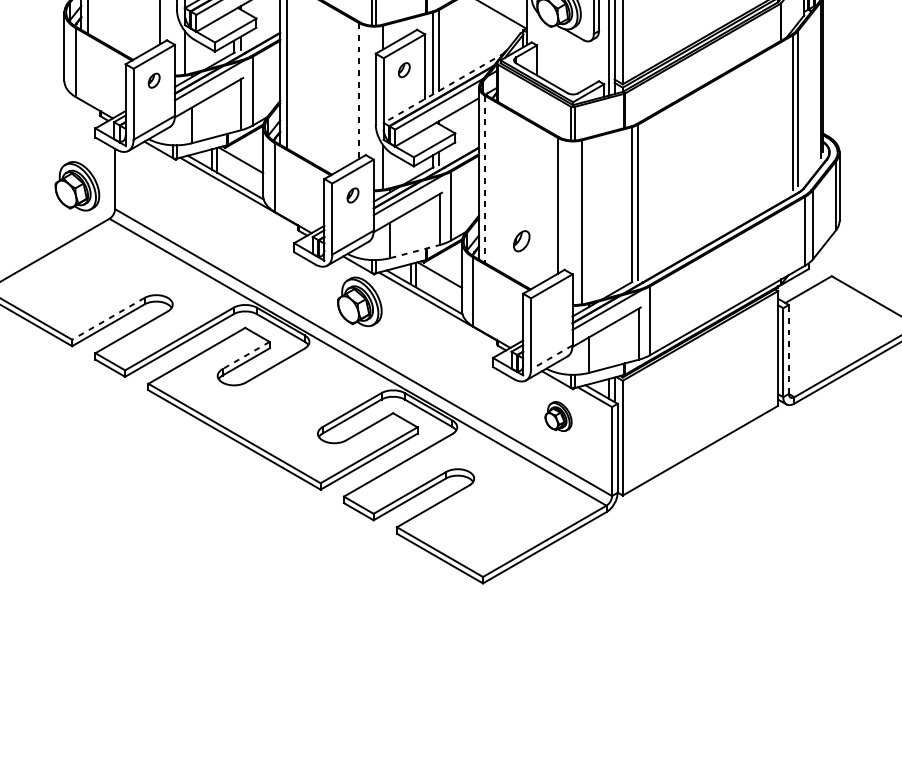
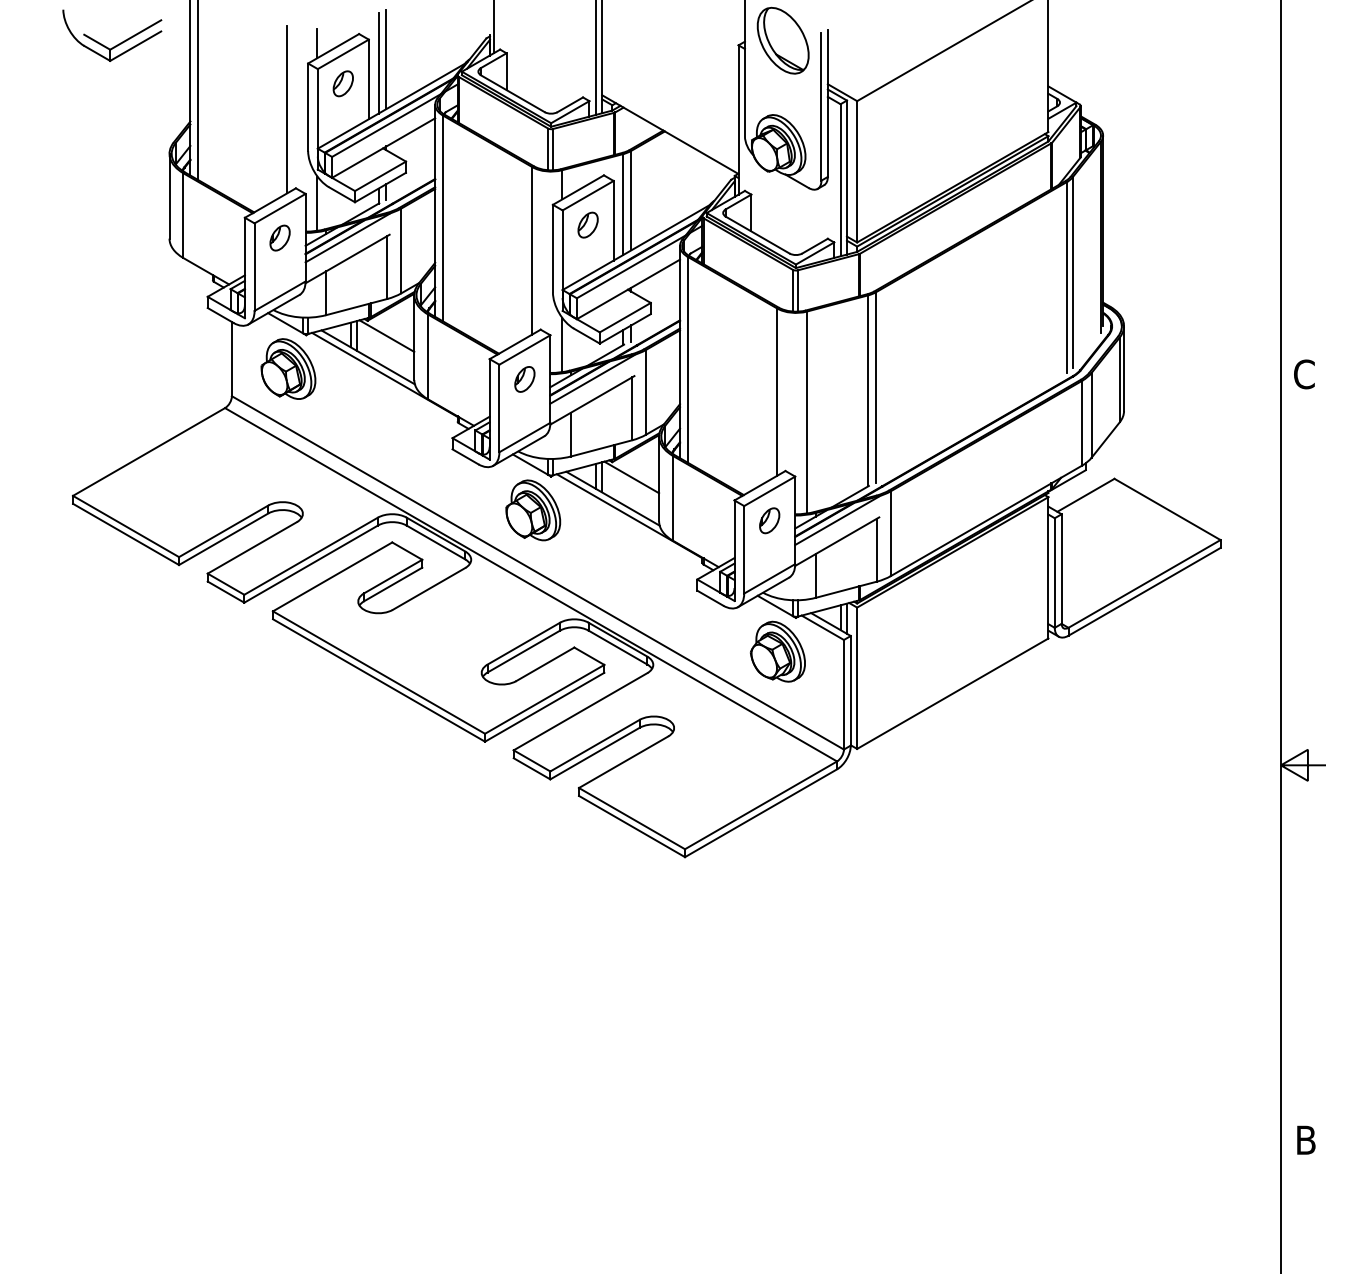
part: (403, 69) -> (587, 224), size x1.43
part: (153, 80) -> (279, 237), size x1.43
line: (443, 88) -> (636, 247), dashed -> solid
line: (359, 90) -> (532, 250), dashed -> solid
line: (485, 179) -> (687, 359), dashed -> solid
part: (77, 185) -> (288, 368), moved
part: (352, 195) -> (524, 379), size x1.43
part: (521, 241) -> (769, 520), moved
line: (415, 251) -> (601, 448), dashed -> solid
line: (108, 318) -> (223, 531), dashed -> solid
line: (788, 349) -> (1061, 569), dashed -> solid
line: (246, 355) -> (393, 576), dashed -> solid
line: (551, 357) -> (769, 579), dashed -> solid
part: (558, 416) -> (777, 651), size x1.67

